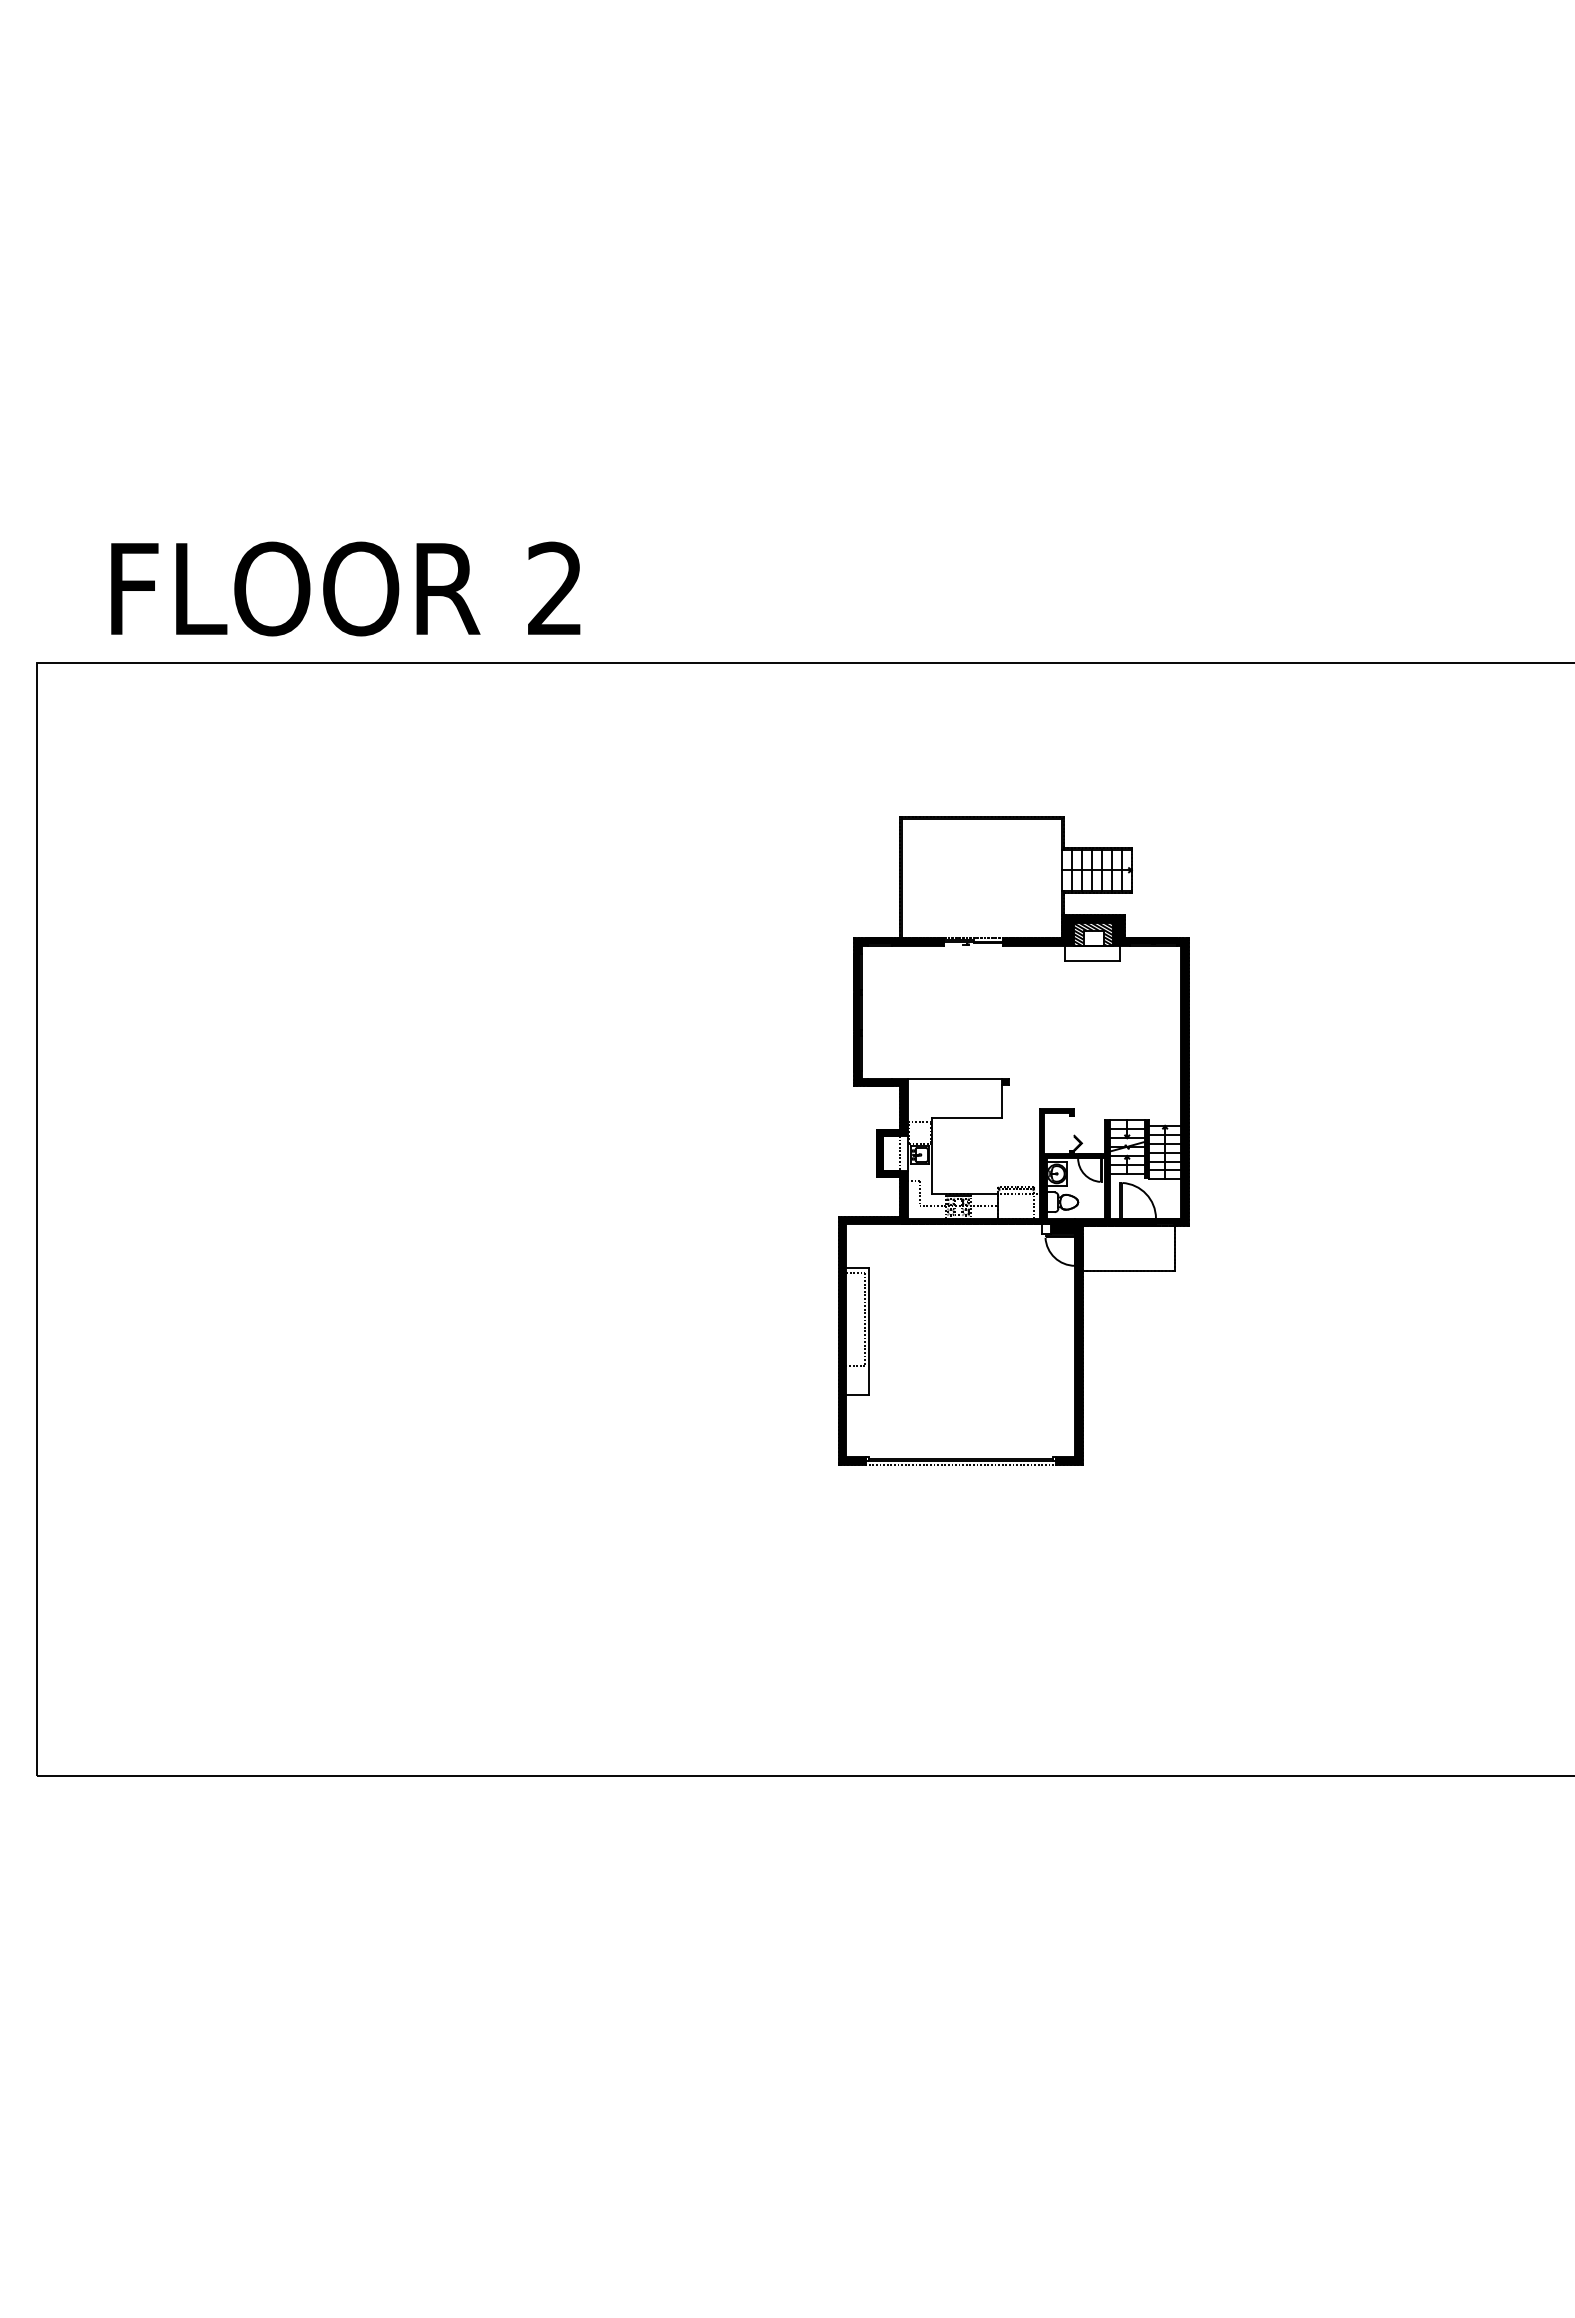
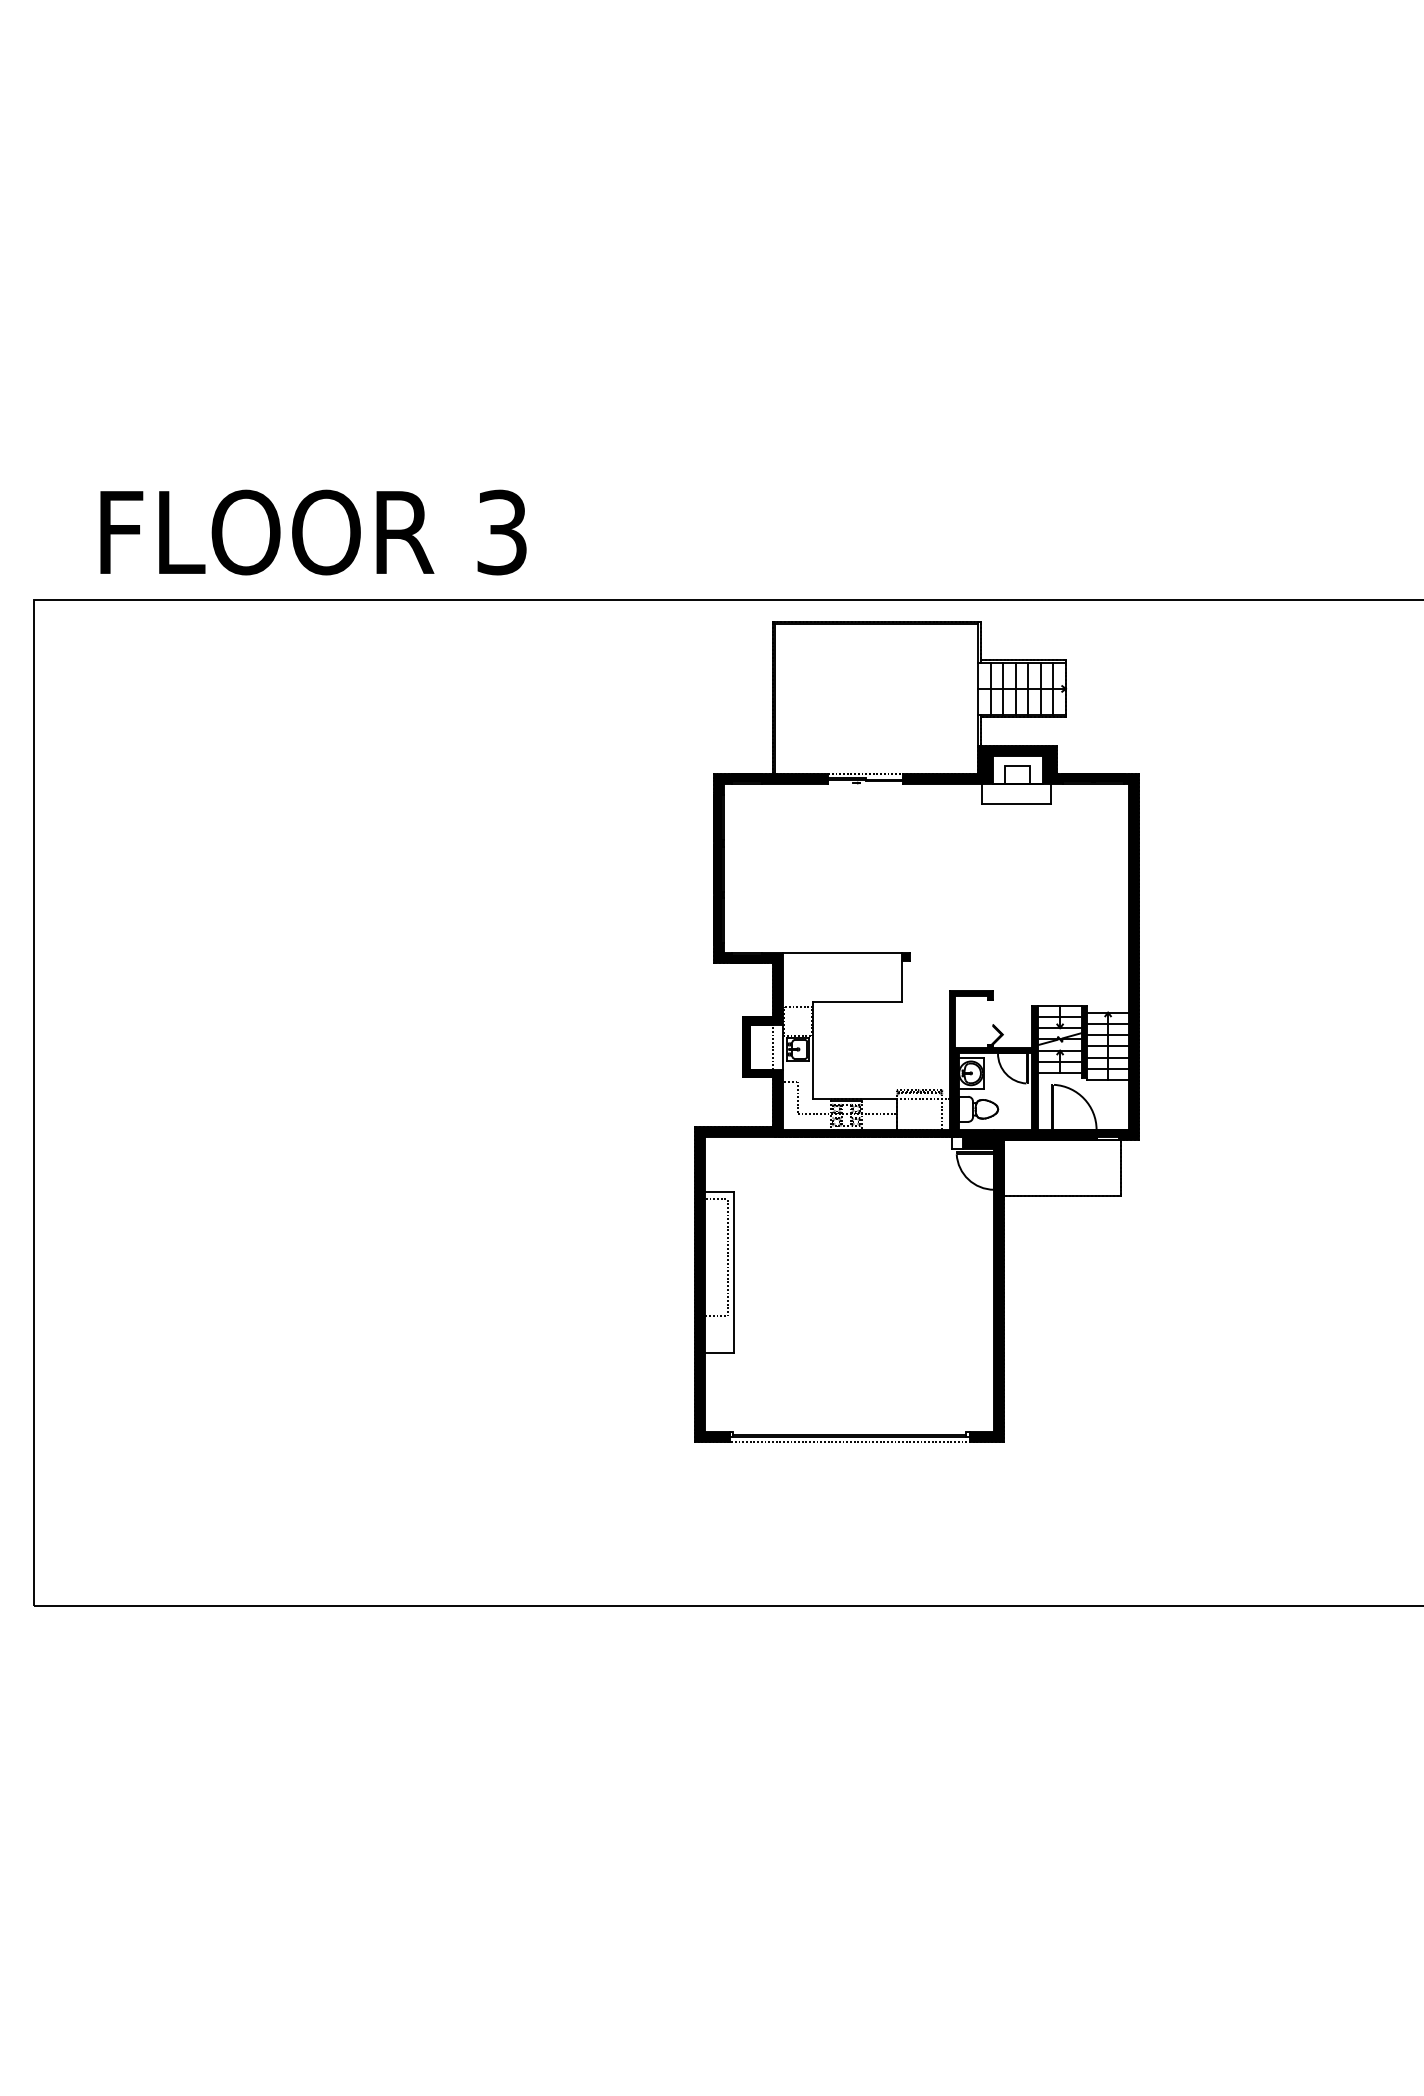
text: (555, 588) -> (502, 532), 2 -> 3
part: (1013, 1140) -> (916, 1031), size x1.4

